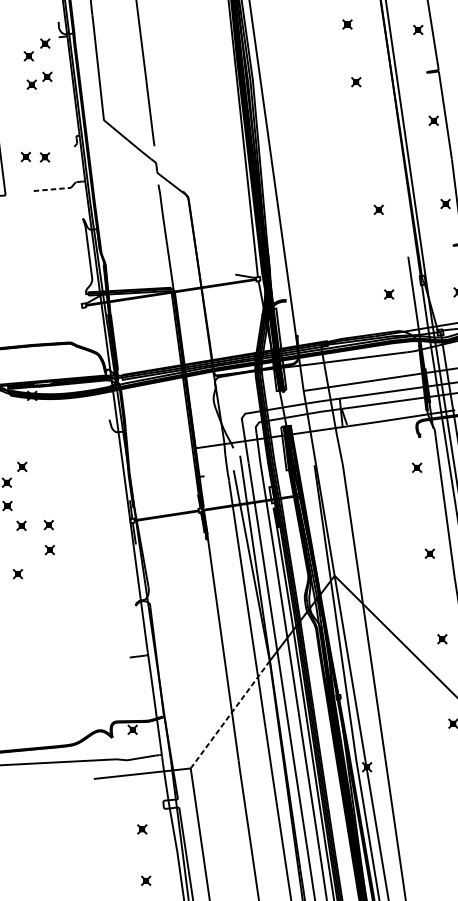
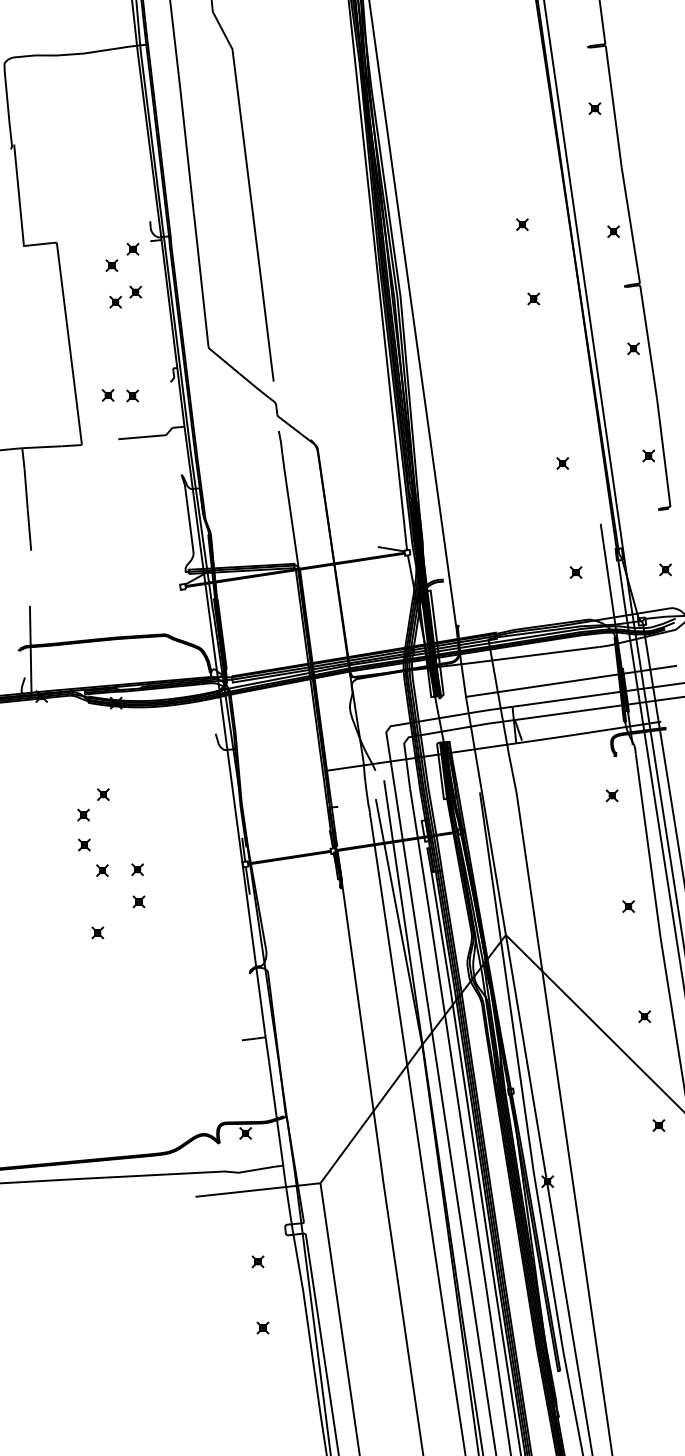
line: (52, 189) -> (142, 437), dashed -> solid
line: (230, 715) -> (371, 1114), dashed -> solid

